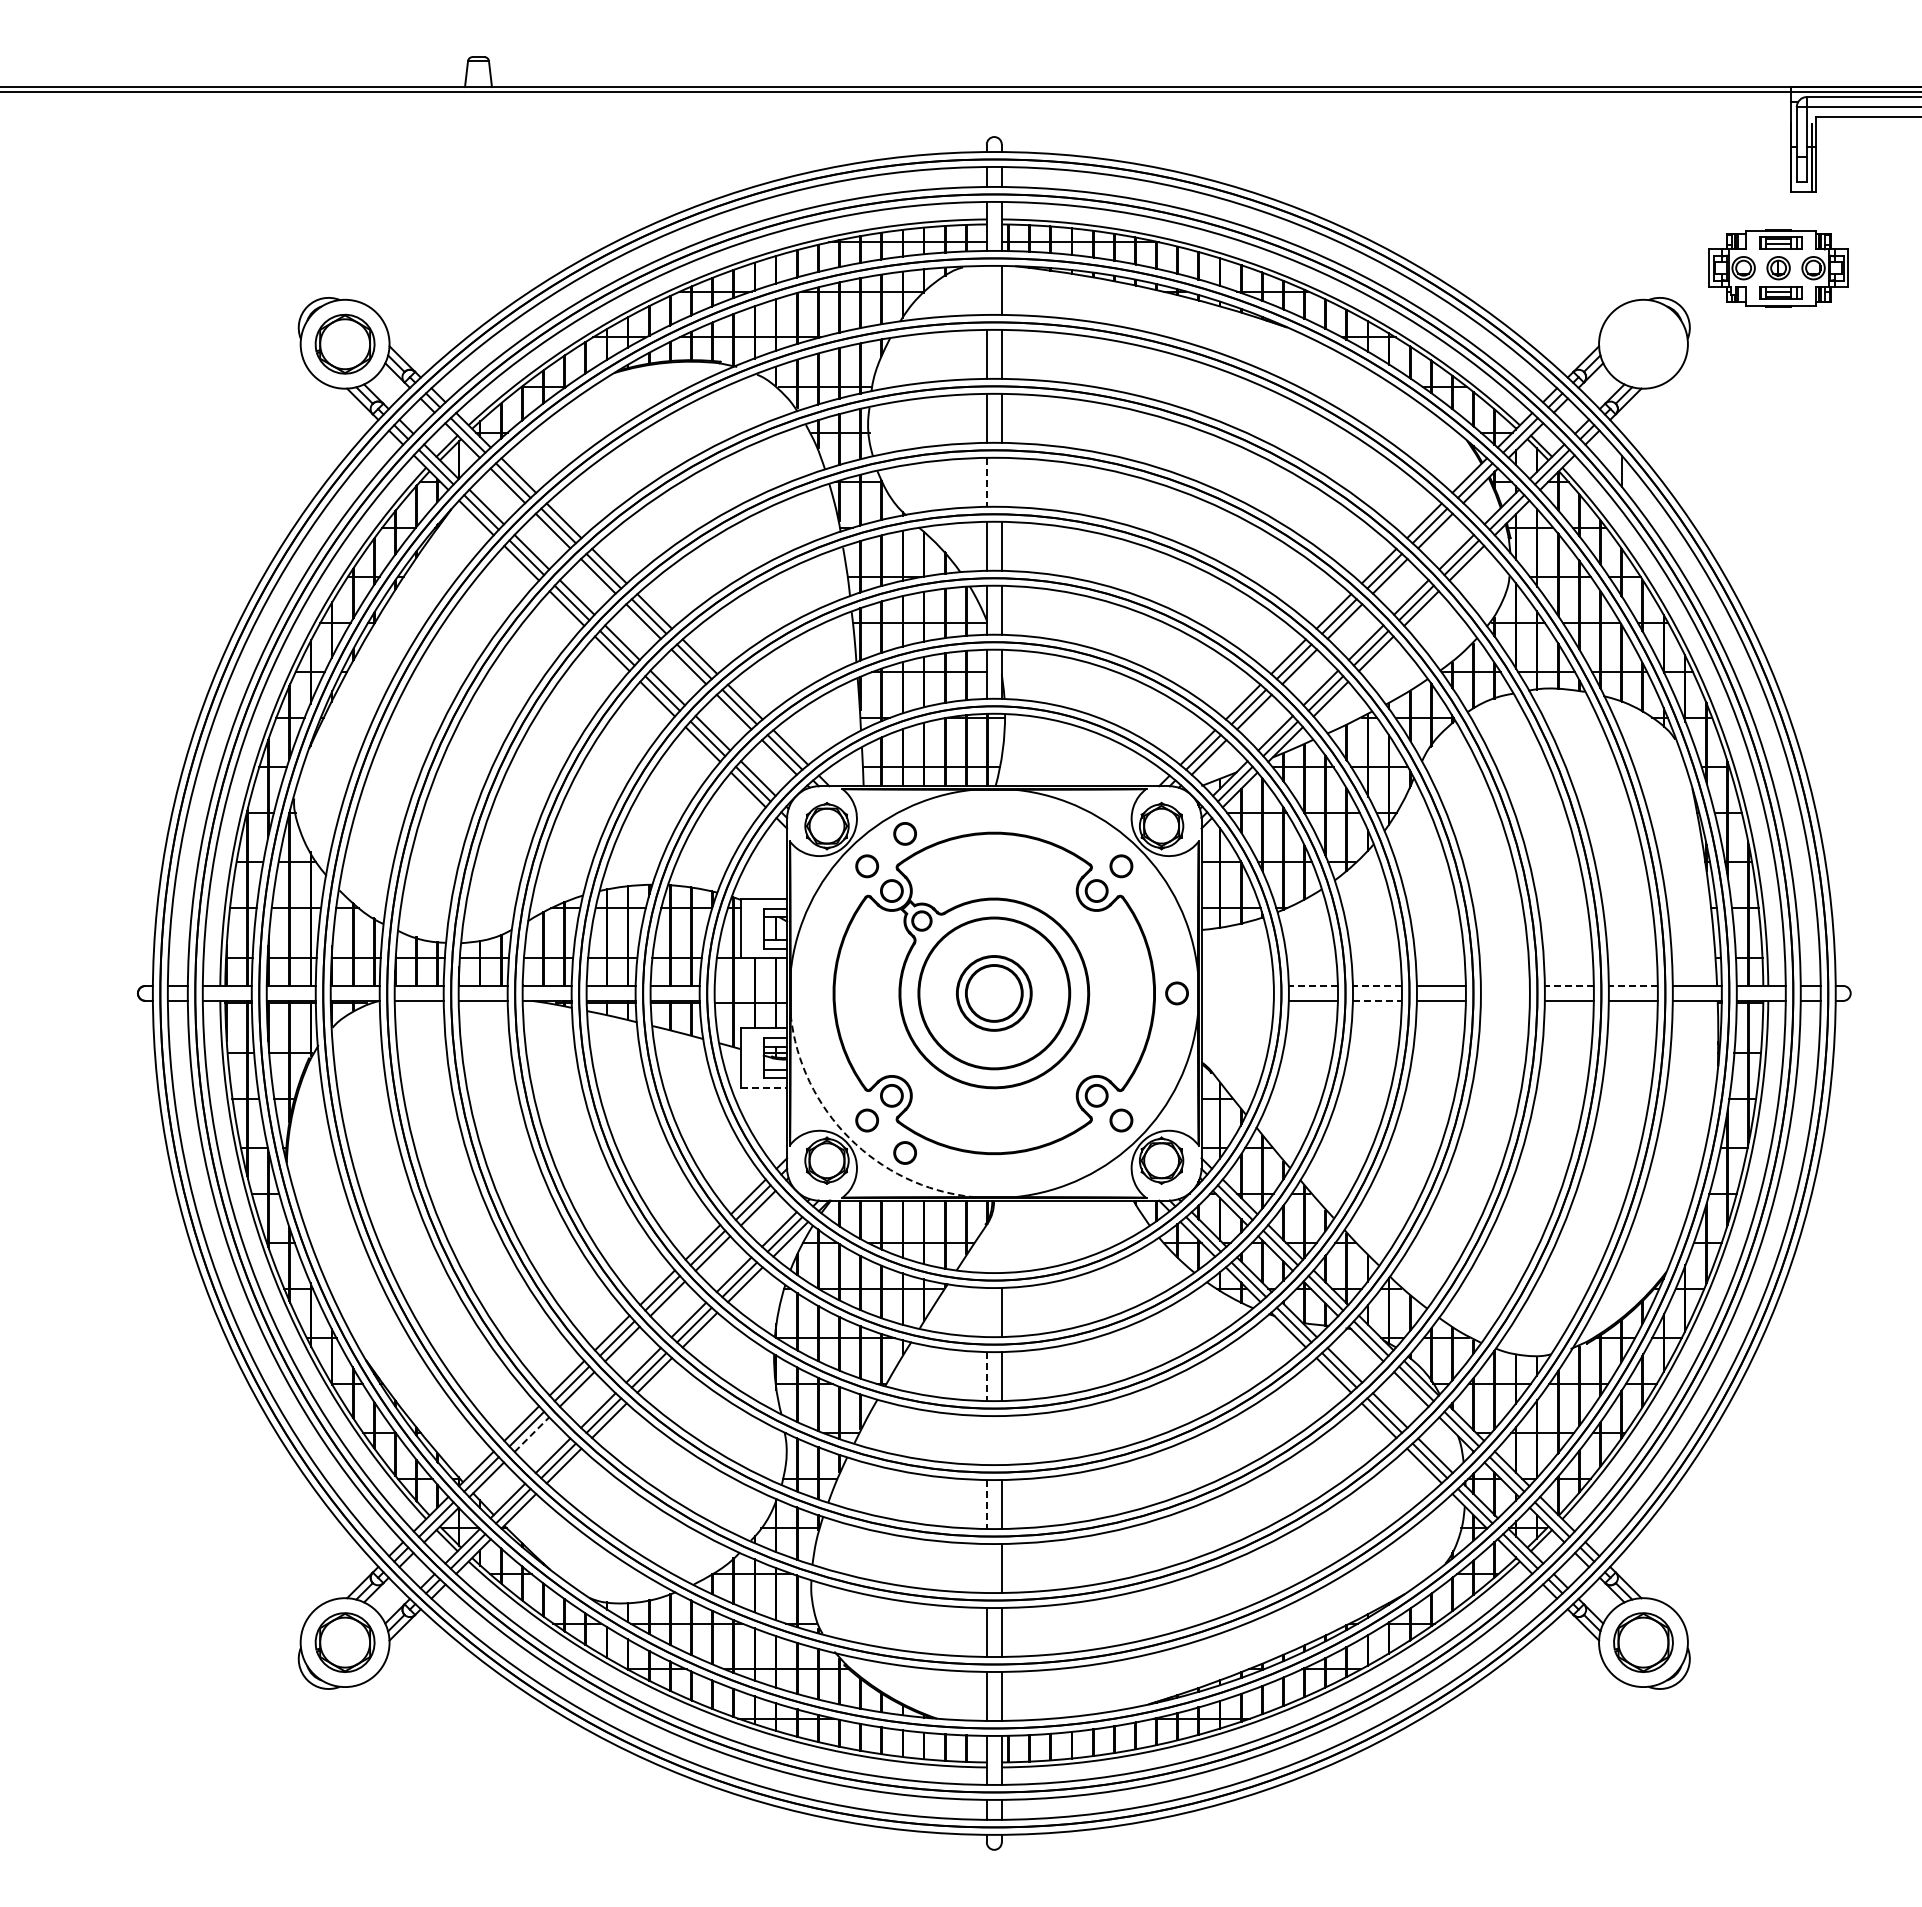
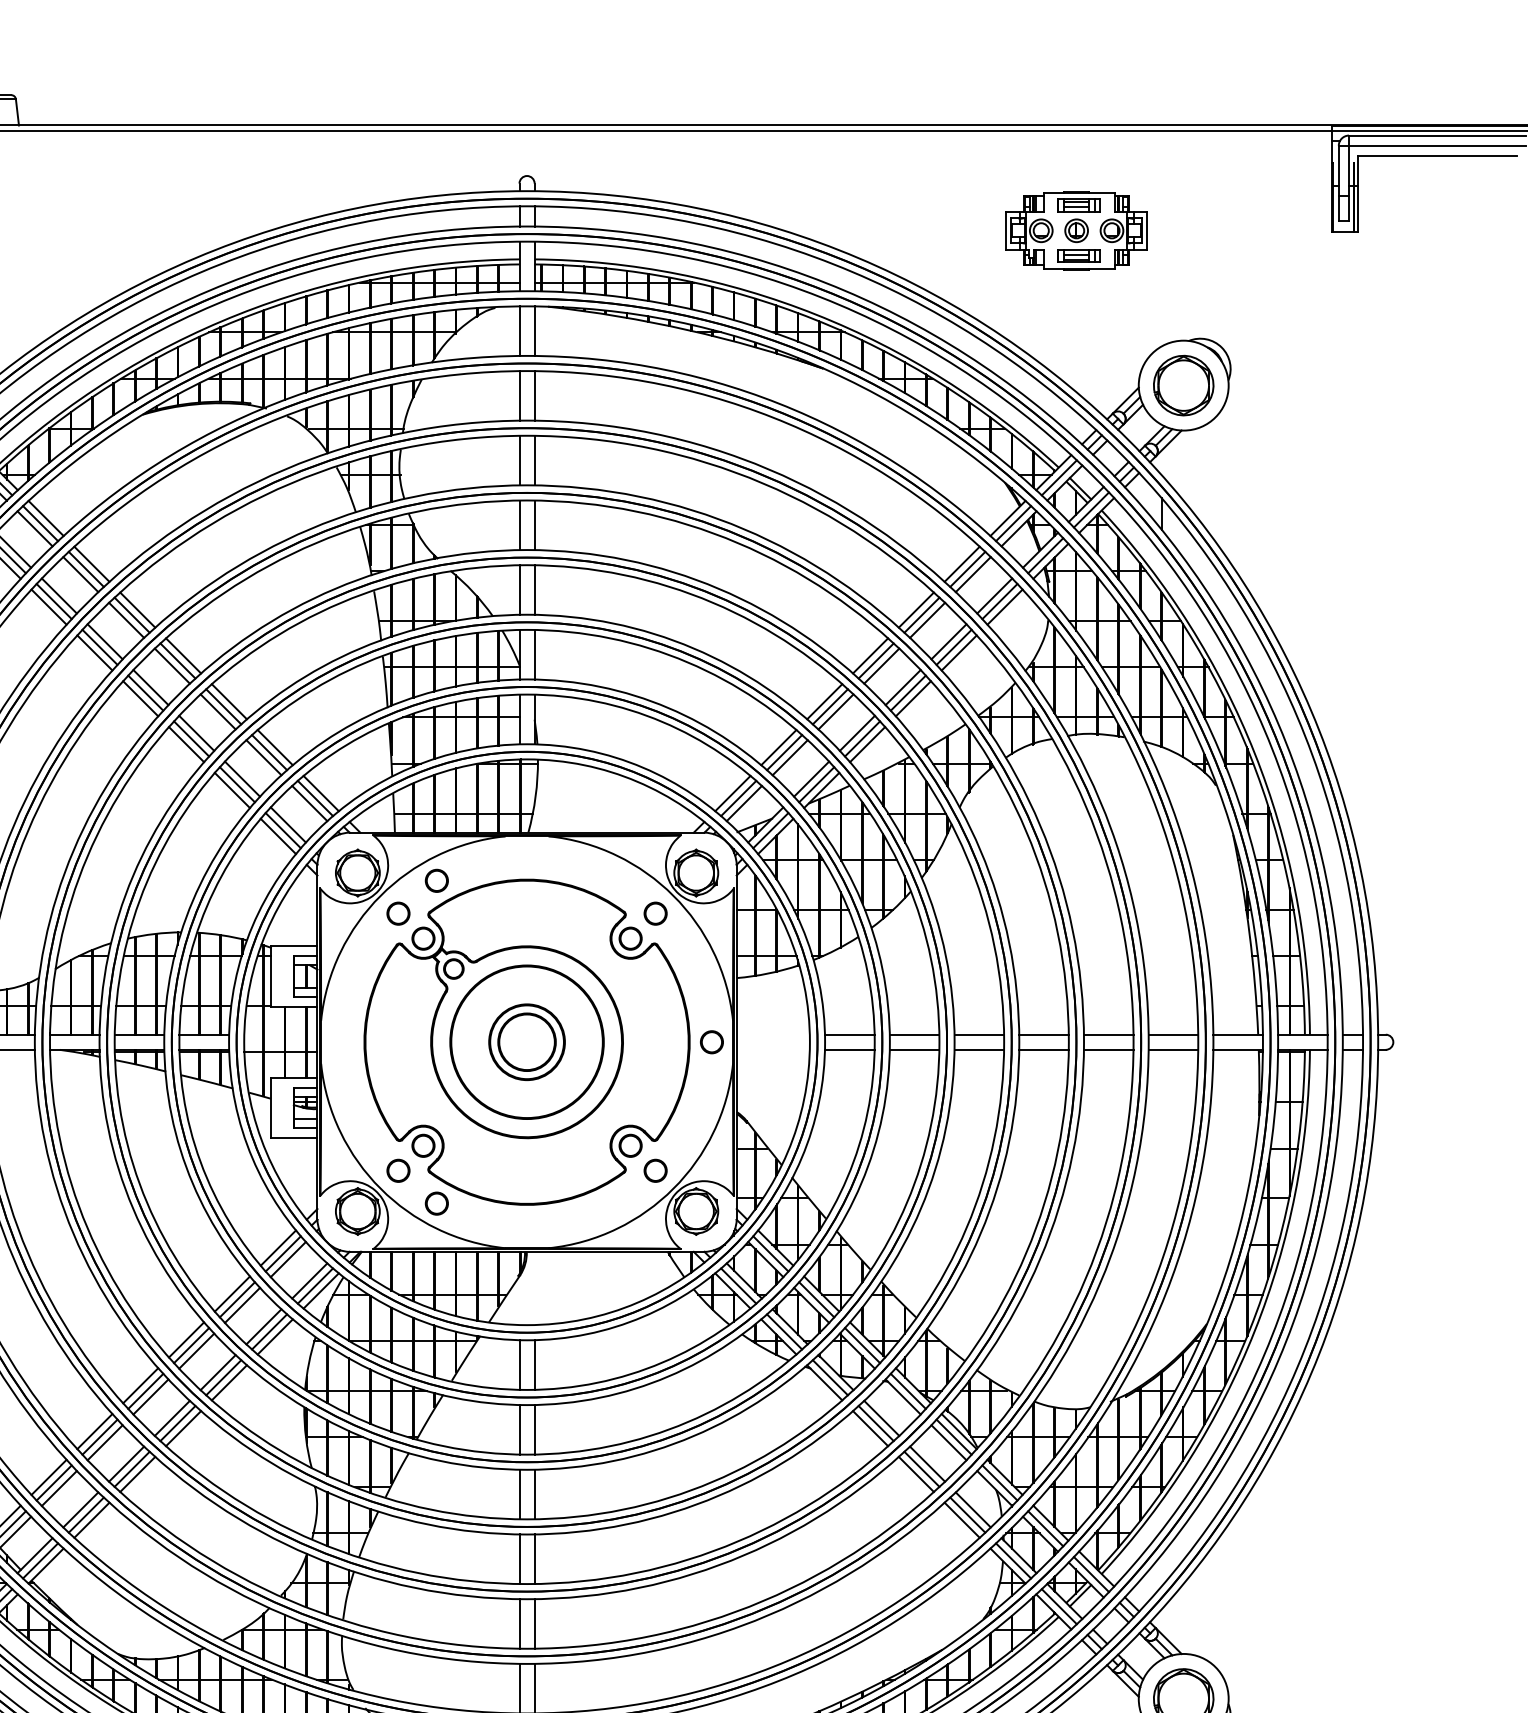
part: (1778, 268) -> (1076, 231), moved
line: (986, 289) -> (519, 330), added
part: (1643, 343) -> (1183, 384), added
line: (1001, 481) -> (534, 524), added
line: (986, 482) -> (519, 525), dashed -> solid
line: (1313, 985) -> (849, 1034), dashed -> solid
line: (1376, 985) -> (913, 1034), dashed -> solid
line: (1504, 985) -> (1043, 1034), added
line: (1568, 985) -> (1107, 1034), dashed -> solid
line: (1632, 985) -> (1172, 1034), dashed -> solid
line: (1377, 1000) -> (914, 1049), dashed -> solid
line: (1504, 1000) -> (1043, 1049), added
line: (764, 1088) -> (294, 1138), dashed -> solid
arc: (849, 1138) -> (380, 1189), dashed -> solid
line: (986, 1312) -> (519, 1365), added
line: (986, 1377) -> (519, 1430), dashed -> solid
line: (531, 1434) -> (58, 1488), dashed -> solid
line: (986, 1440) -> (519, 1494), added
line: (1001, 1440) -> (534, 1494), added
line: (986, 1505) -> (519, 1560), dashed -> solid
line: (986, 1568) -> (519, 1623), added

